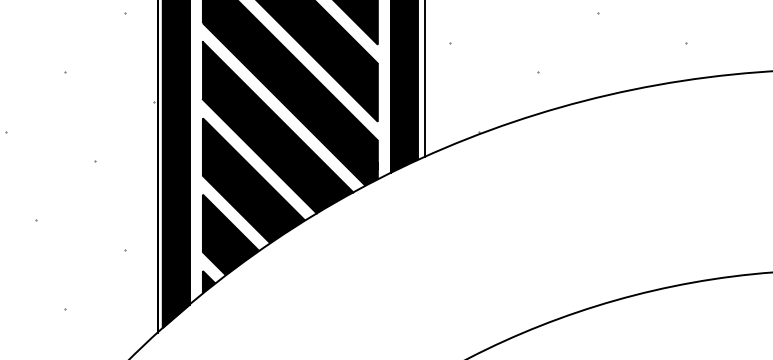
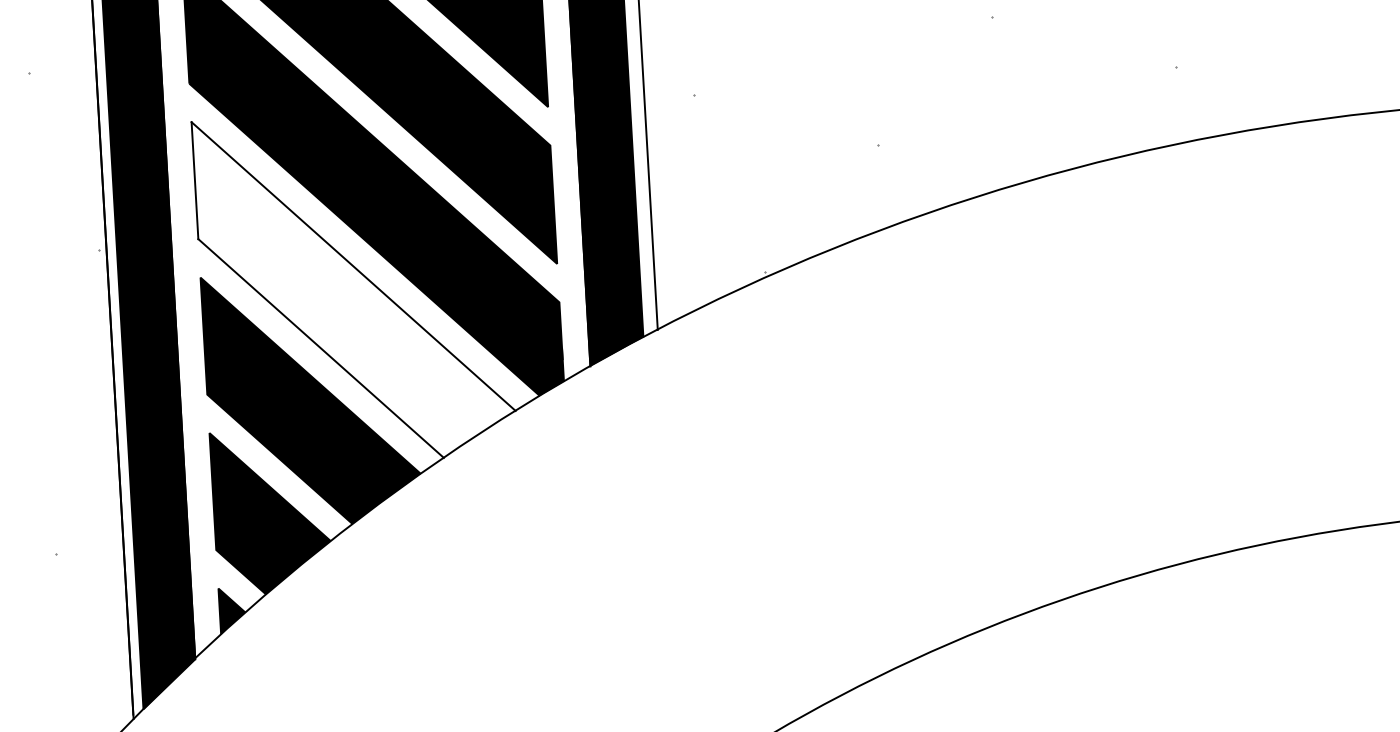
fill: (277, 127) -> (353, 287), removed

